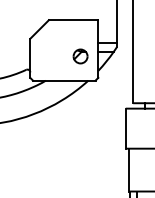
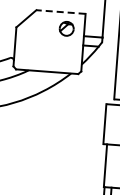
line: (73, 20) -> (60, 12), solid -> dashed
part: (80, 56) -> (66, 28), moved

